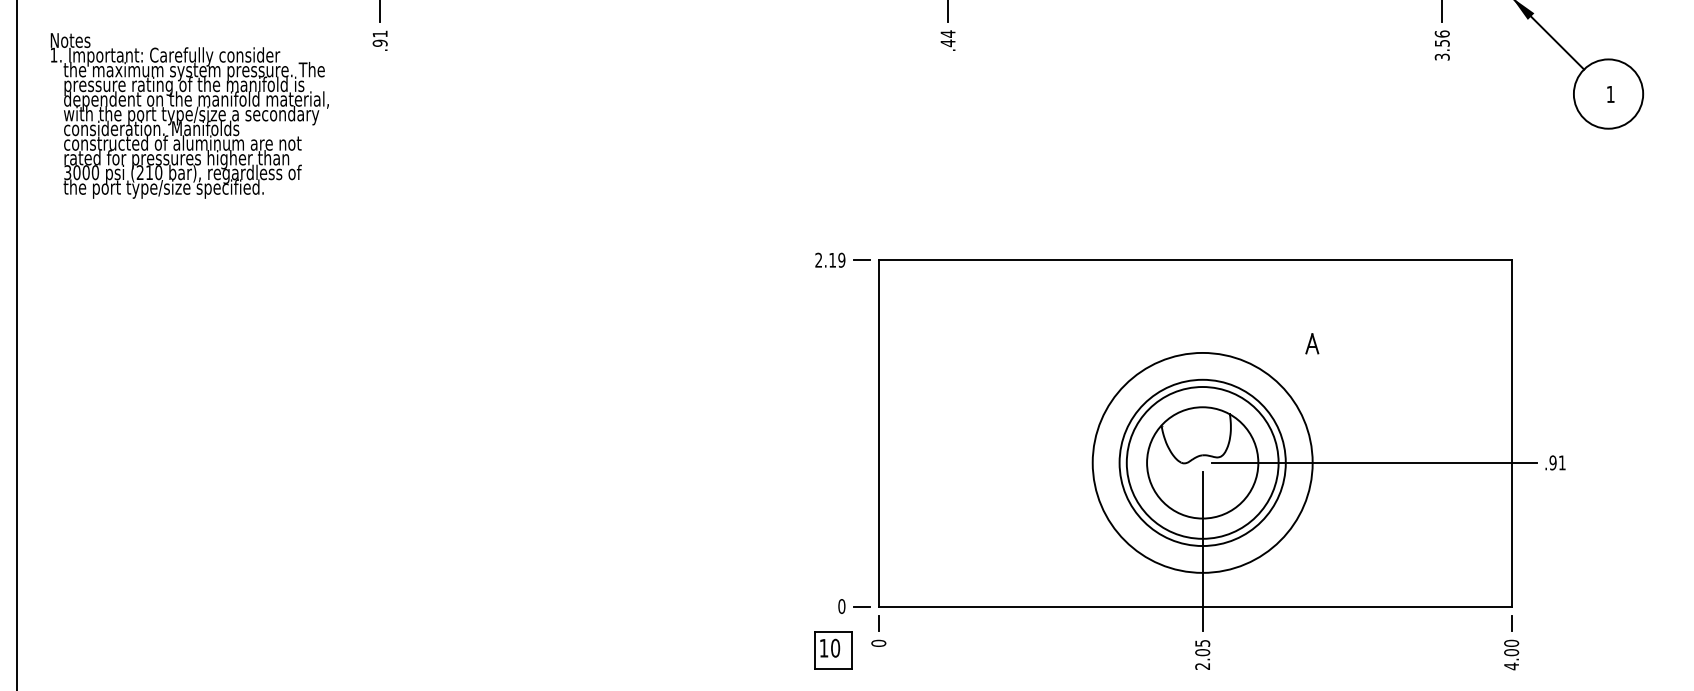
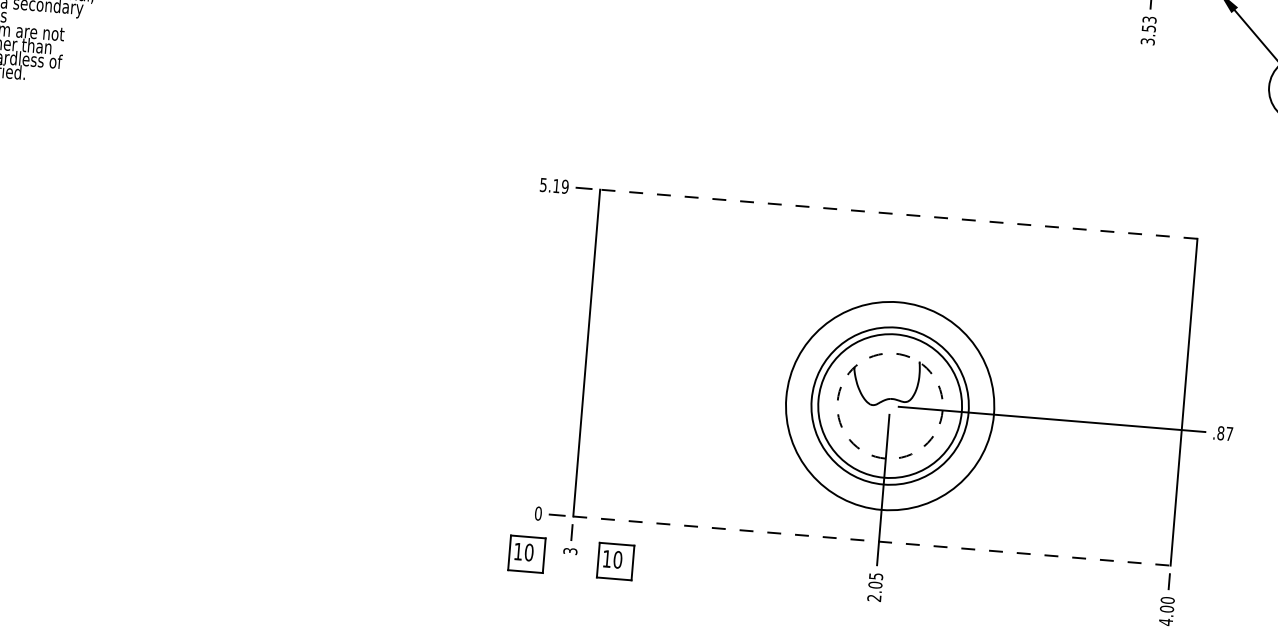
text: (1441, 33) -> (1148, 19), 3.56 -> 3.53
text: (818, 259) -> (543, 184), 2.19 -> 5.19
line: (1194, 260) -> (898, 214), solid -> dashed
part: (1312, 343) -> (1003, 301), removed
circle: (1202, 462) -> (890, 405), solid -> dashed
text: (1557, 462) -> (1225, 433), .91 -> .87
line: (1195, 606) -> (872, 541), solid -> dashed
text: (878, 642) -> (570, 550), 0 -> 3
part: (927, 650) -> (615, 561), added

